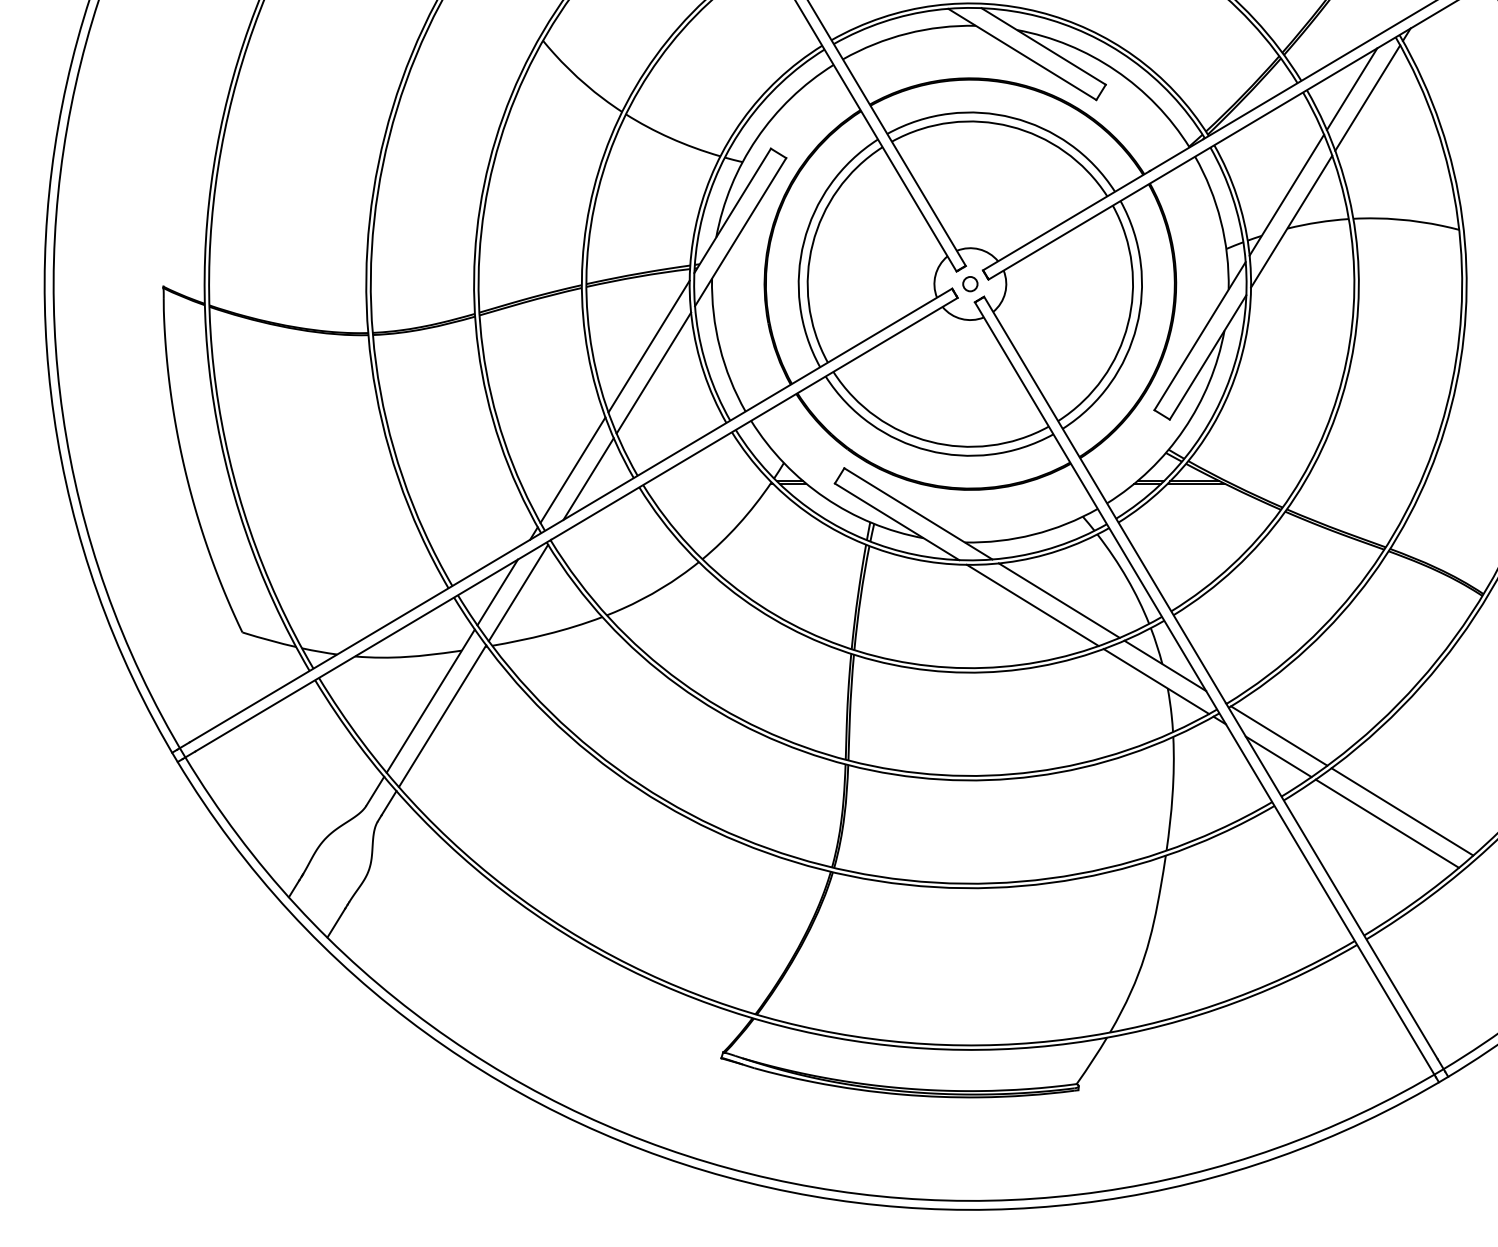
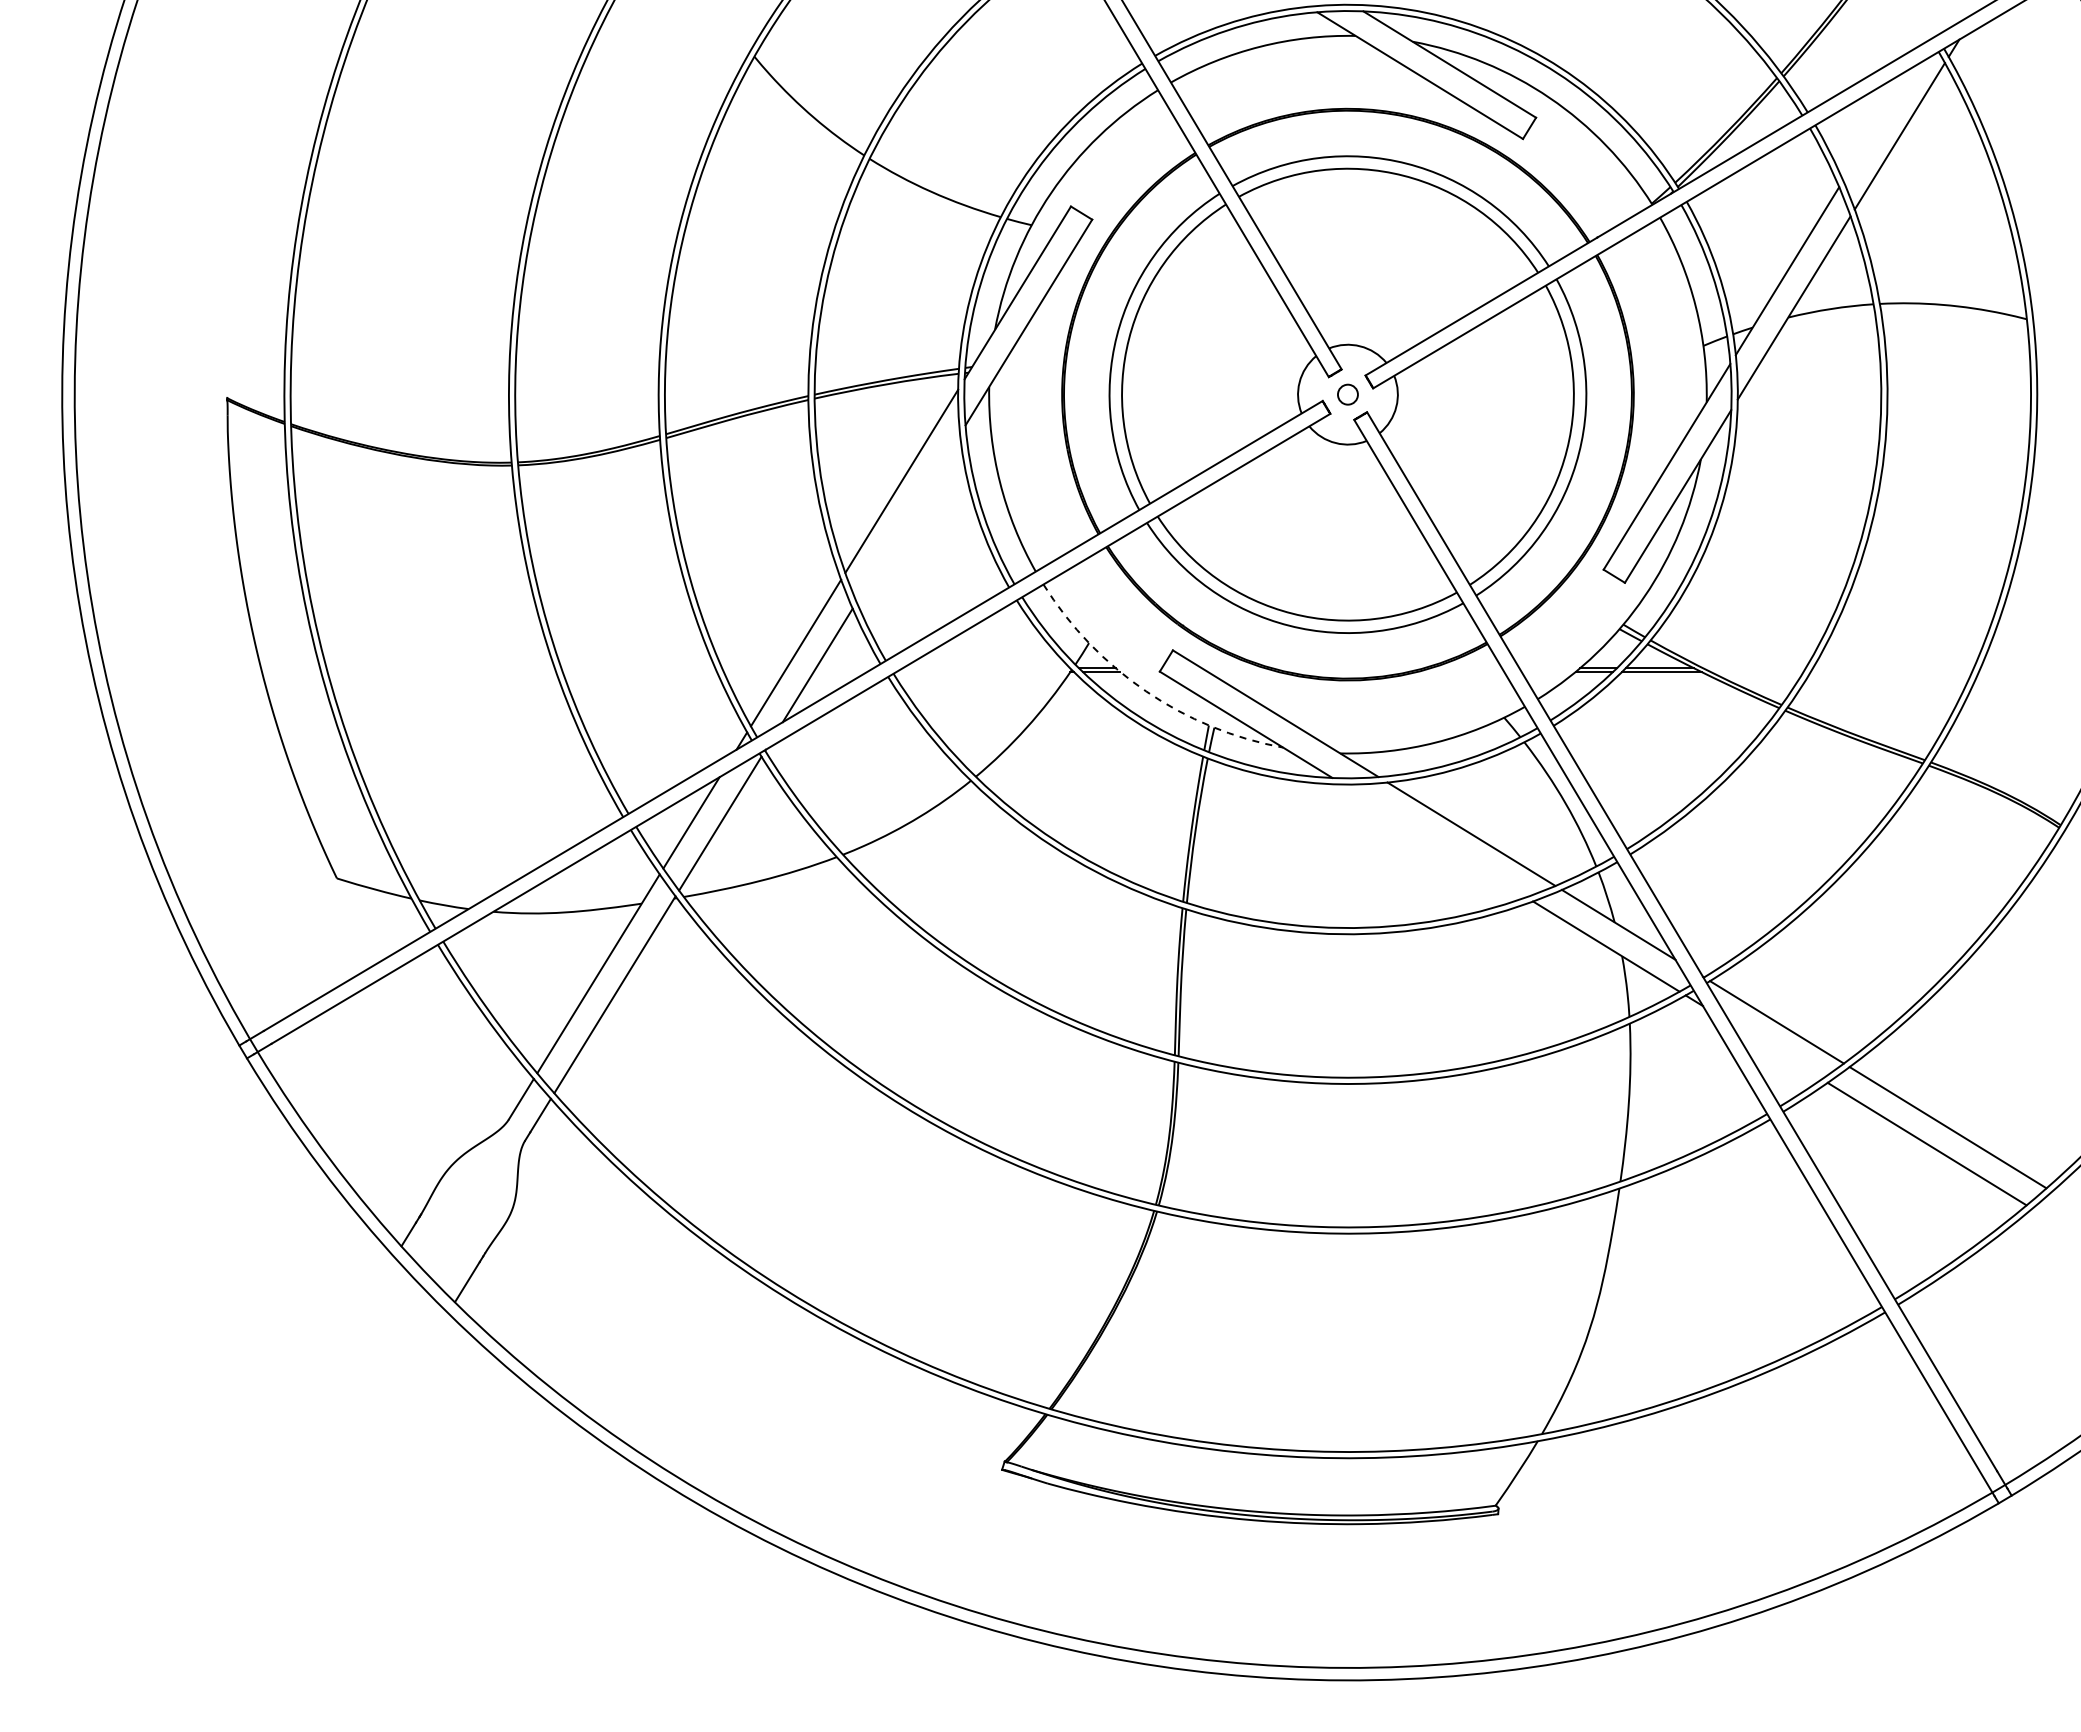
line: (1352, 88) -> (1878, 123), removed
line: (653, 373) -> (908, 518), removed
arc: (825, 497) -> (1146, 691), solid -> dashed
line: (1032, 605) -> (1434, 840), removed
line: (1278, 757) -> (1775, 1051), removed

